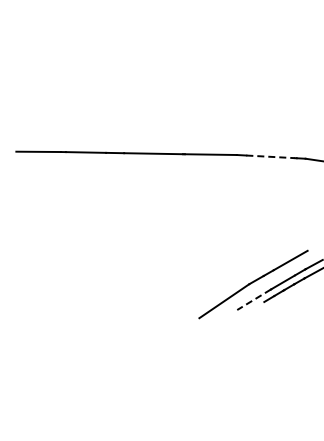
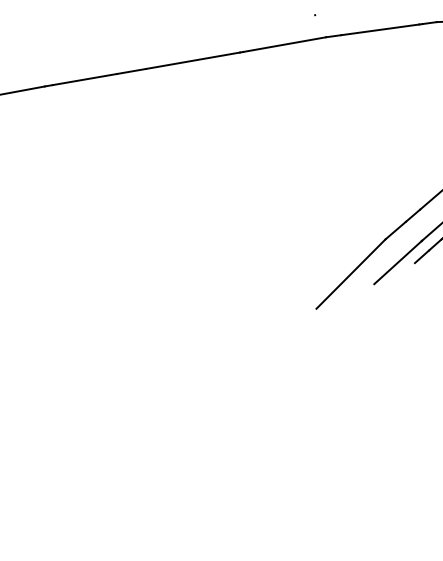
line: (271, 156) -> (381, 29), dashed -> solid
line: (254, 299) -> (398, 262), dashed -> solid

